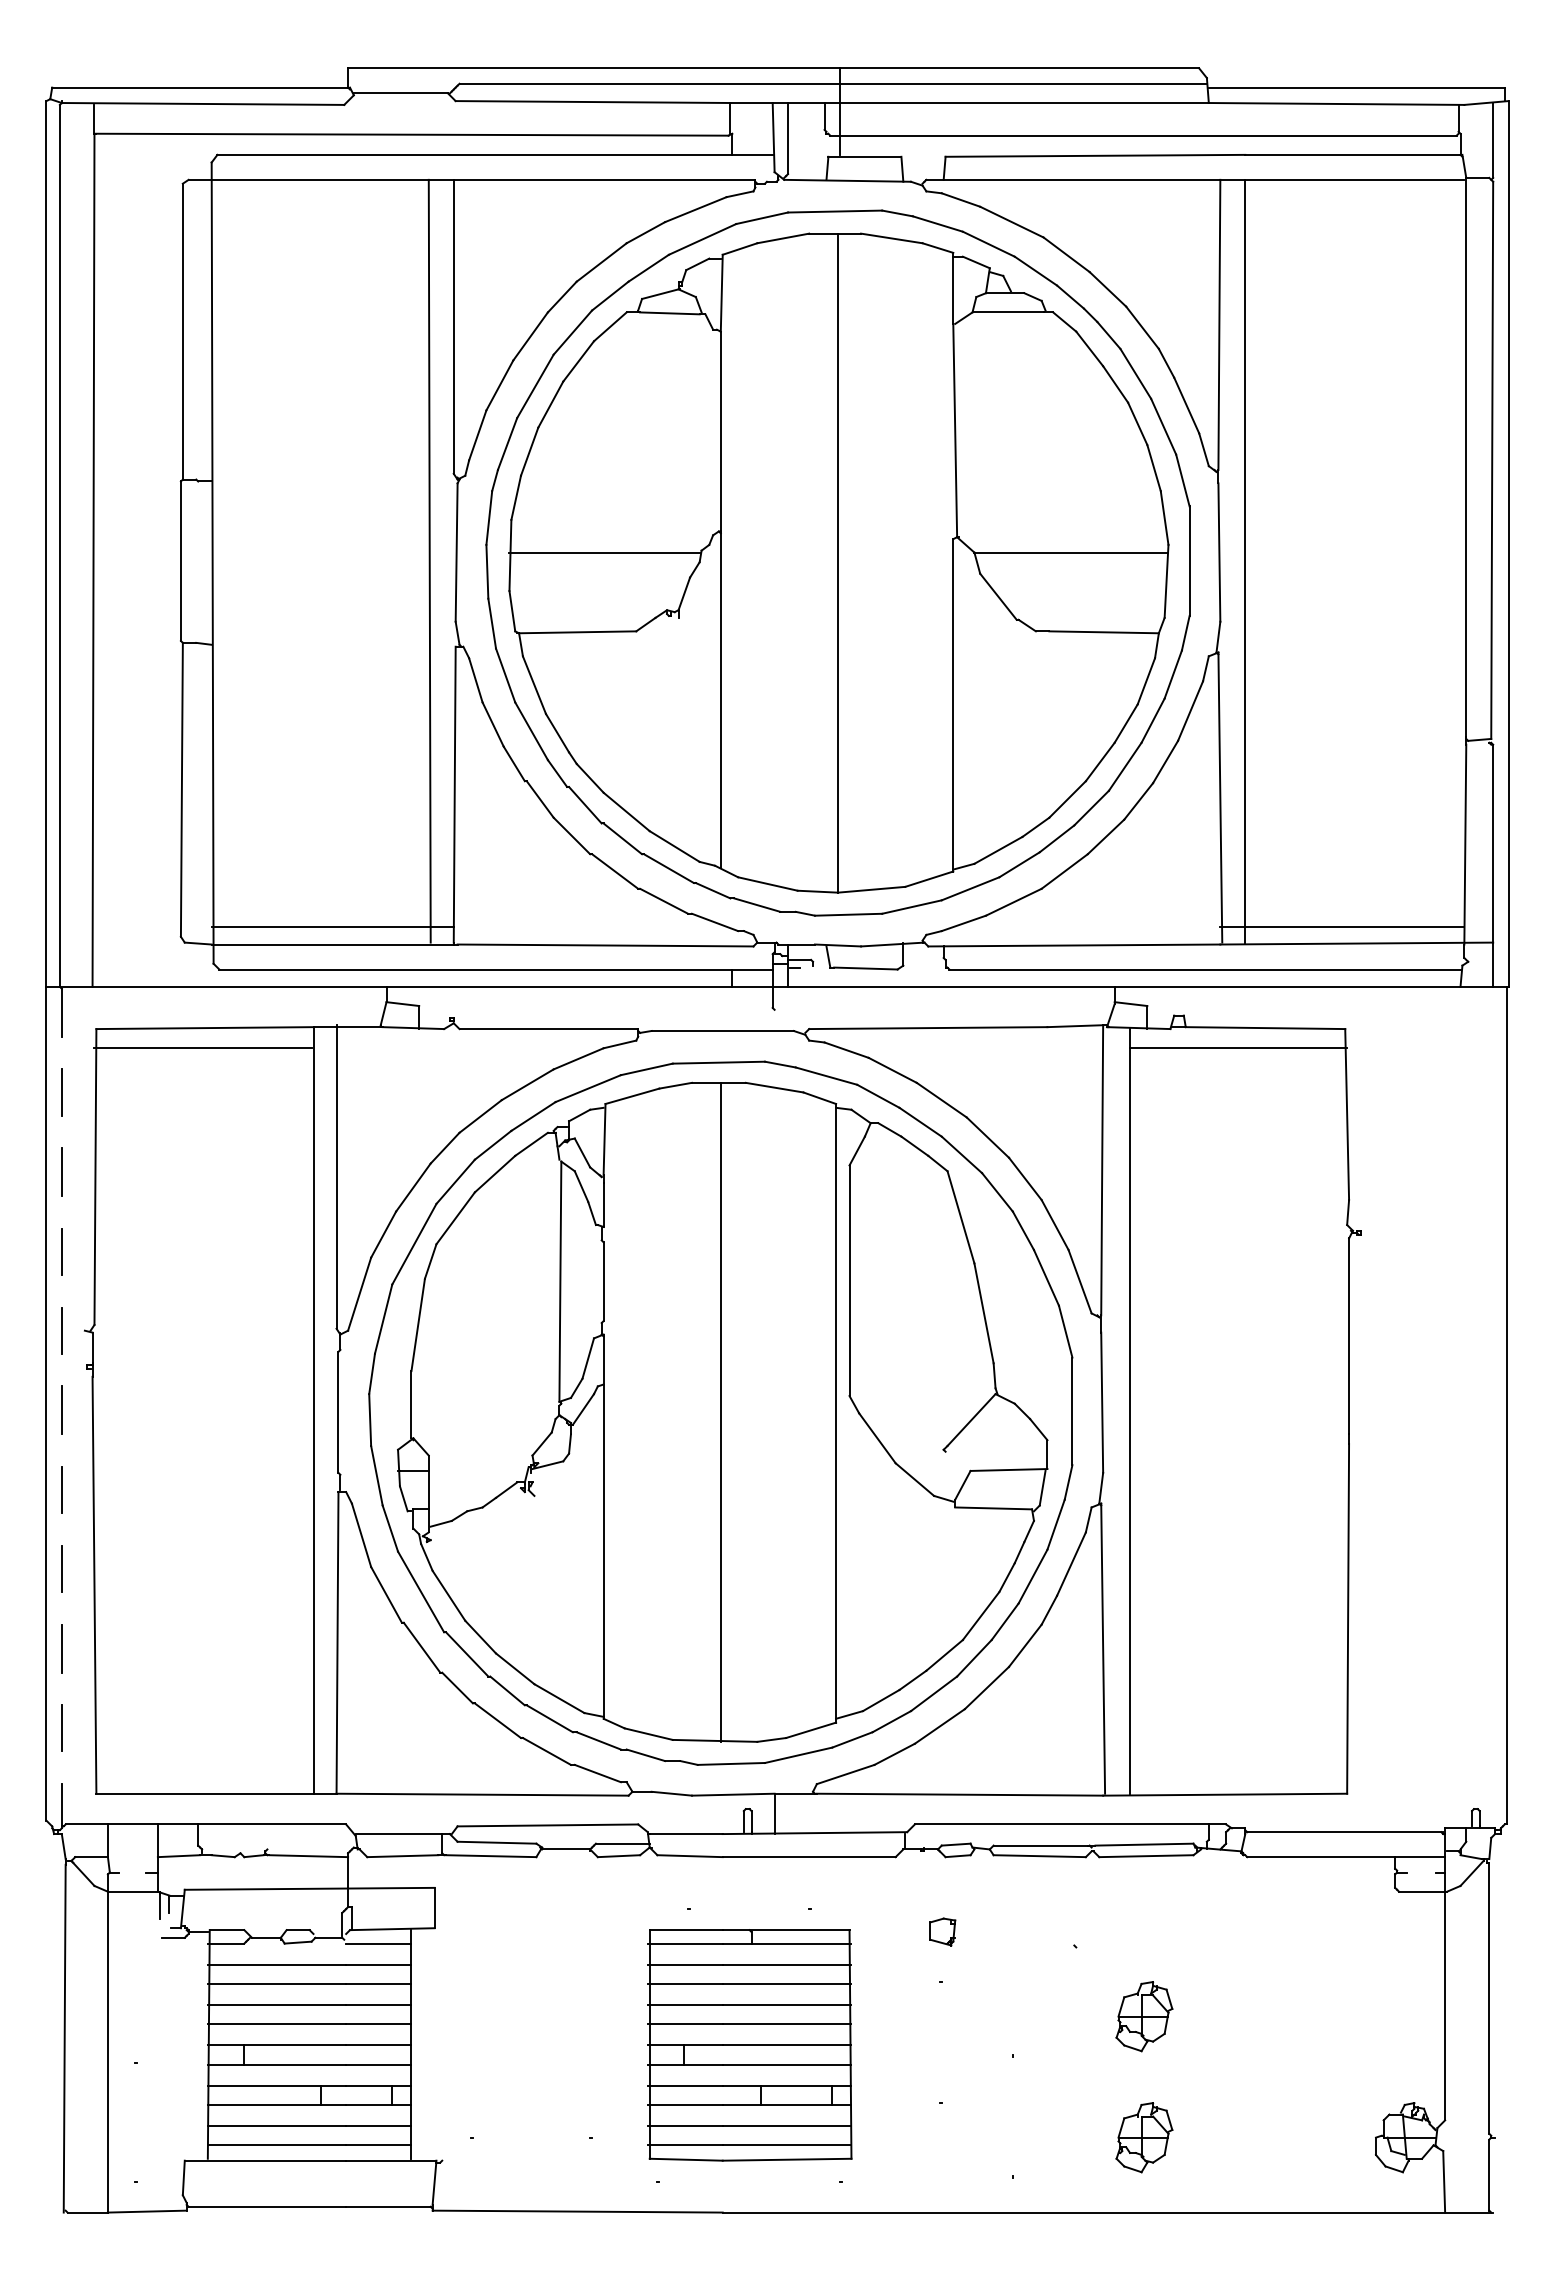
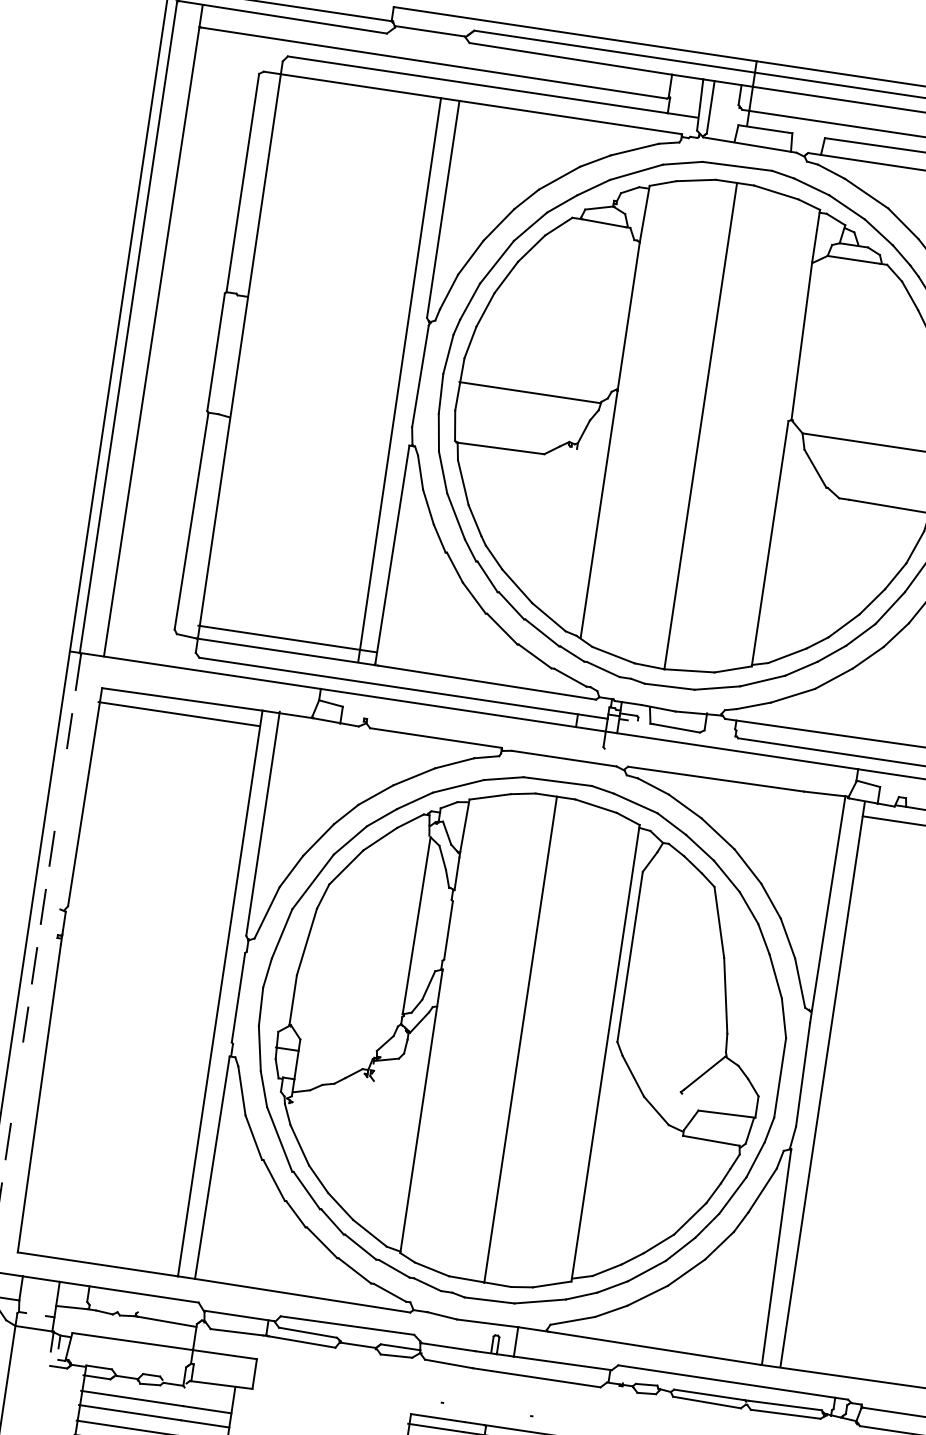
line: (61, 1171) -> (60, 789), removed
line: (61, 1568) -> (16, 1082), removed
line: (378, 1943) -> (209, 1394), removed

